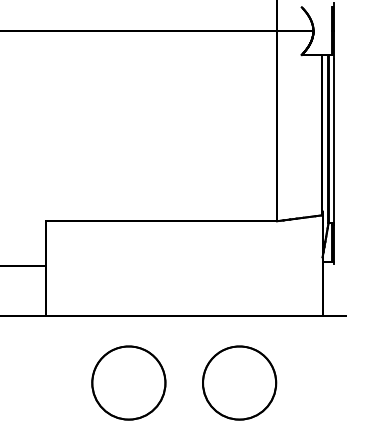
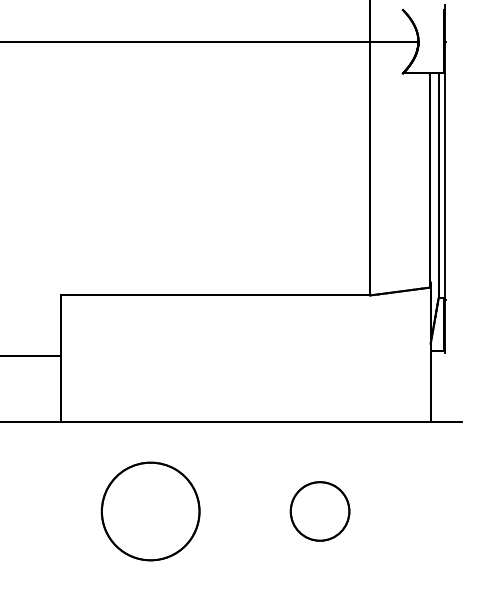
part: (128, 382) -> (150, 510), moved
part: (239, 382) -> (319, 510), size x0.6

